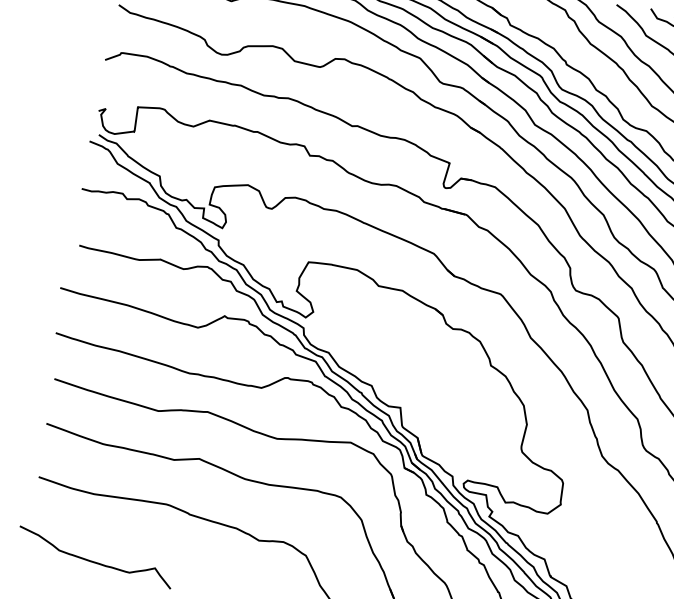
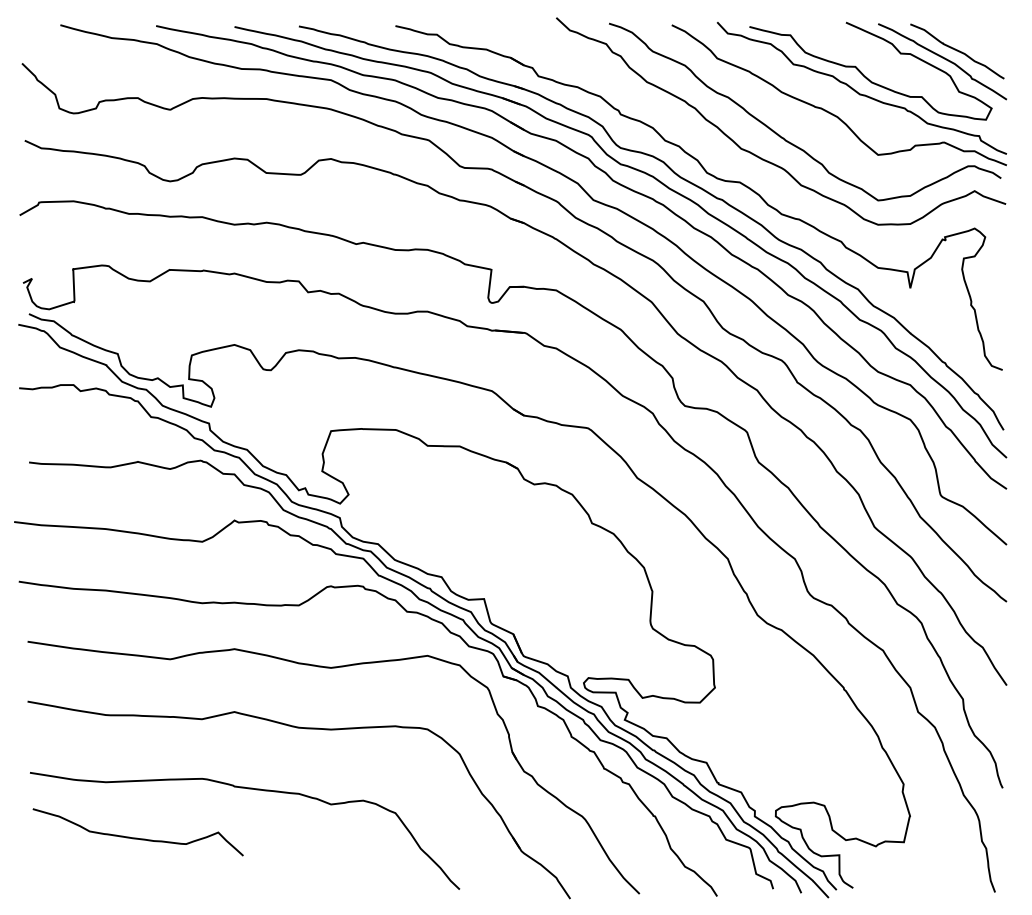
curve: (94, 561) -> (137, 837), moved

